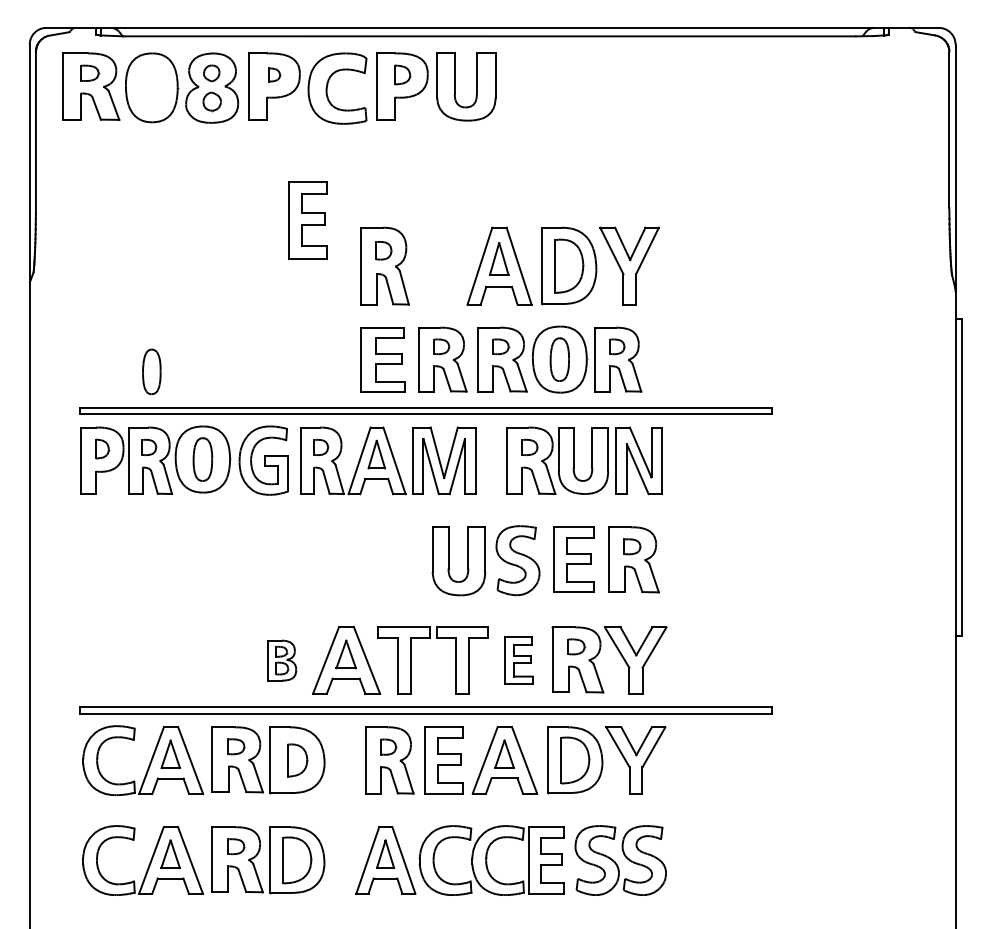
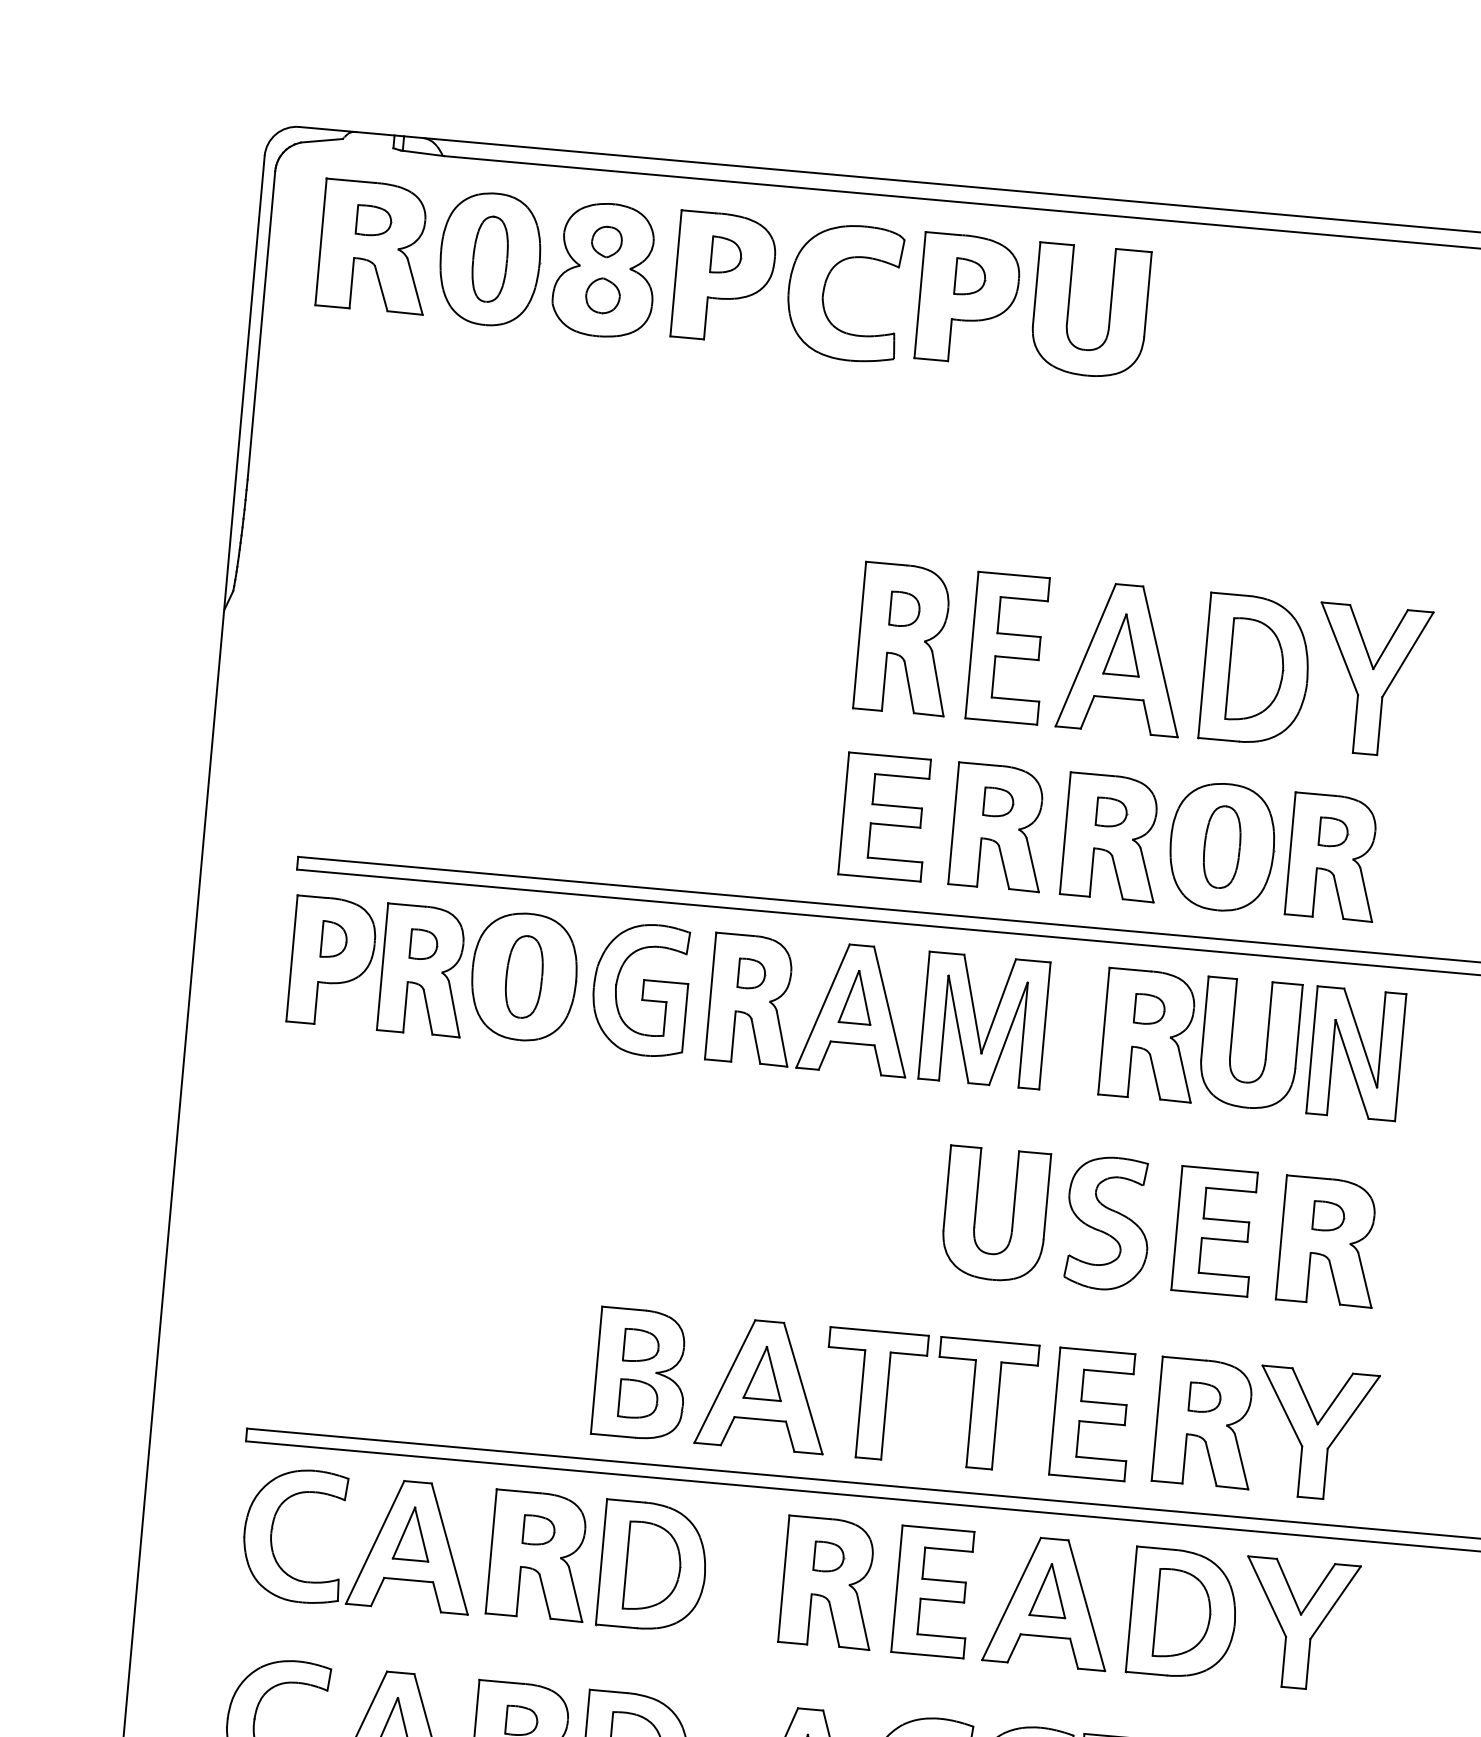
part: (274, 74) -> (726, 254), size x1.43
part: (307, 220) -> (1006, 648), moved
part: (151, 371) -> (489, 258), moved
part: (282, 660) -> (641, 1373), size x1.67
part: (518, 660) -> (1092, 1414), size x1.43
part: (297, 760) -> (653, 1567), size x1.43

